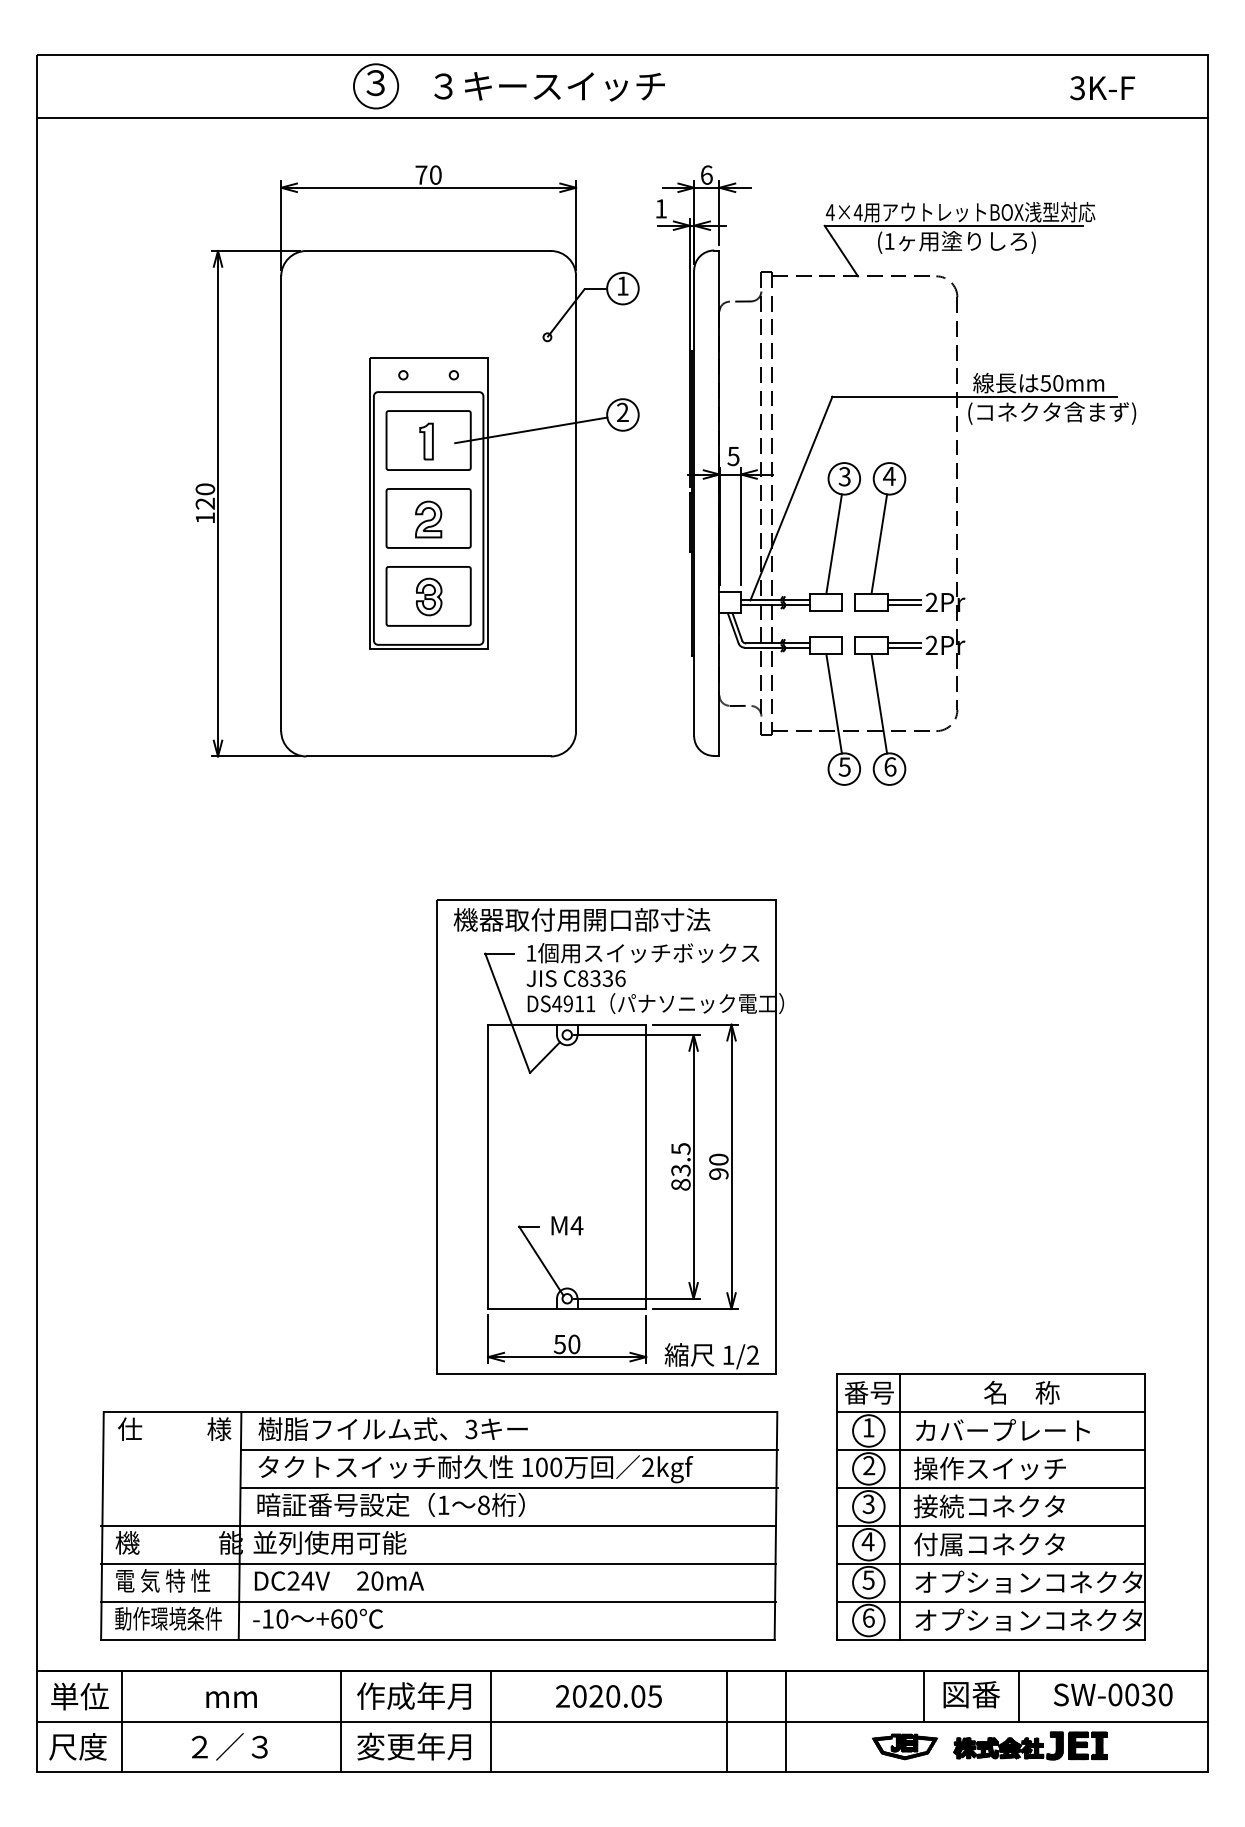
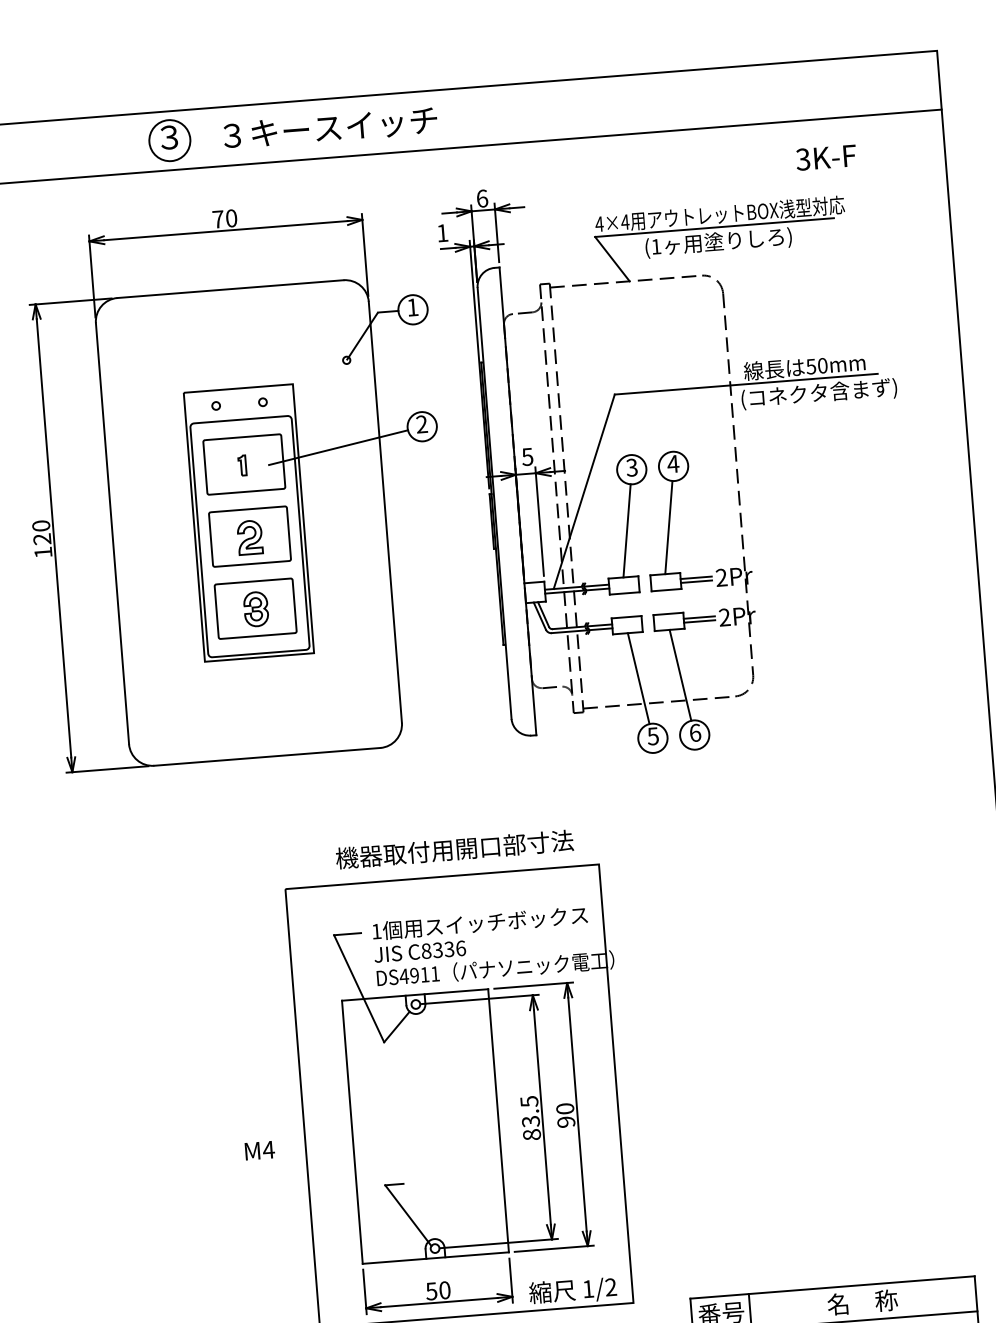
text: (1102, 88) -> (826, 157), moved
part: (426, 441) -> (242, 465), size x0.6
text: (581, 919) -> (454, 849), moved
text: (567, 1225) -> (259, 1150), moved

